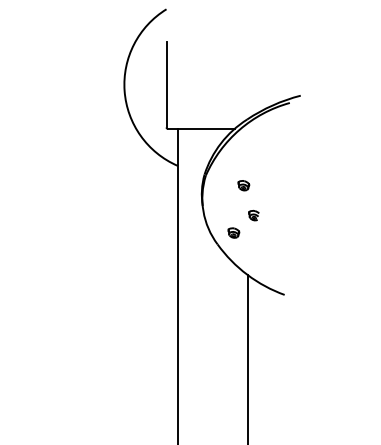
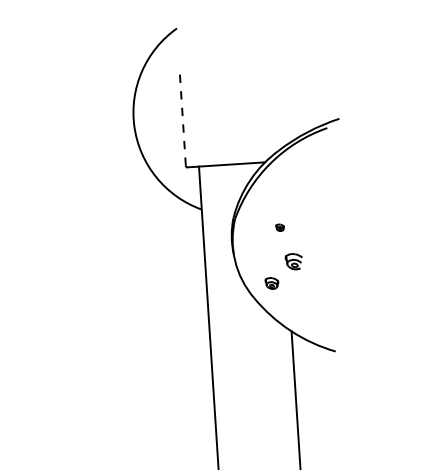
line: (166, 84) -> (182, 115), solid -> dashed
part: (243, 185) -> (279, 227), size x0.6
part: (253, 215) -> (293, 261), size x1.4

